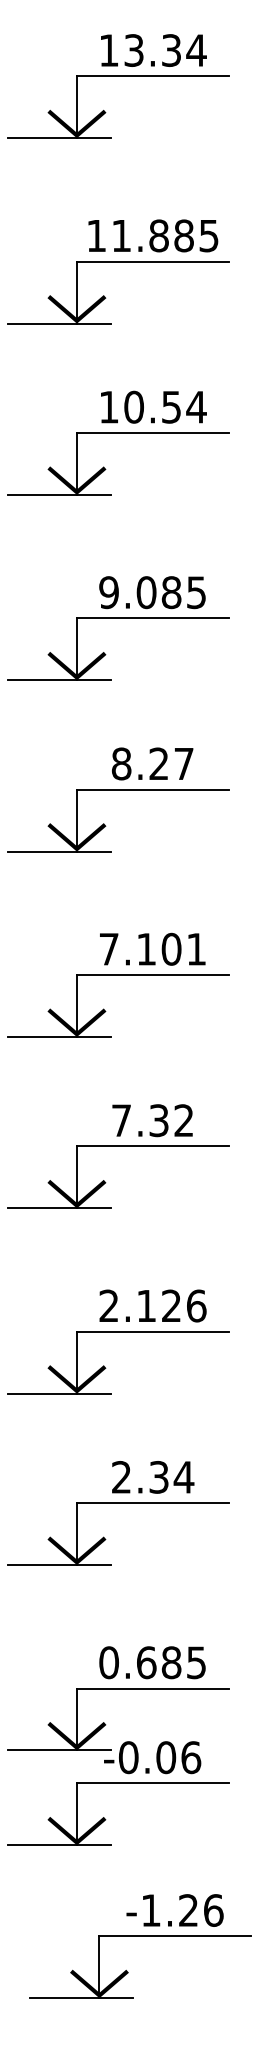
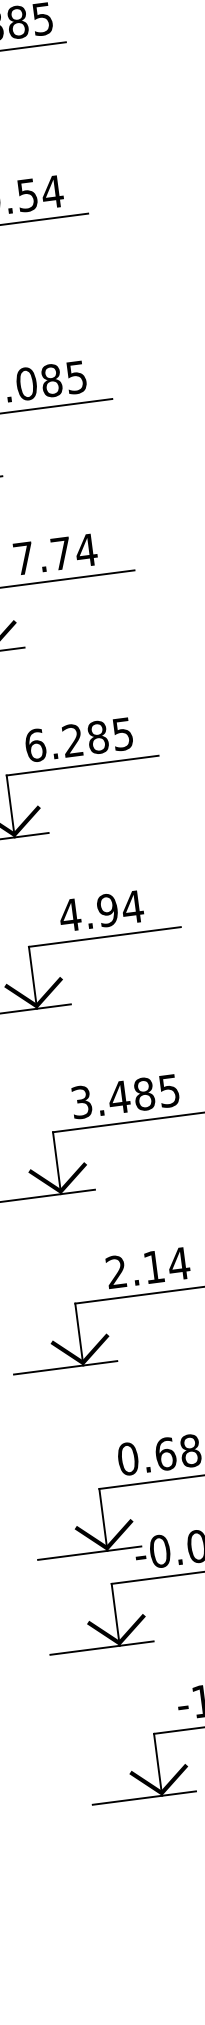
text: (152, 763) -> (54, 554), 8.27 -> 7.74
text: (152, 948) -> (78, 739), 7.101 -> 6.285
text: (152, 1120) -> (101, 911), 7.32 -> 4.94
text: (152, 1305) -> (125, 1096), 2.126 -> 3.485
text: (158, 1477) -> (153, 1267), 2.34 -> 2.14

